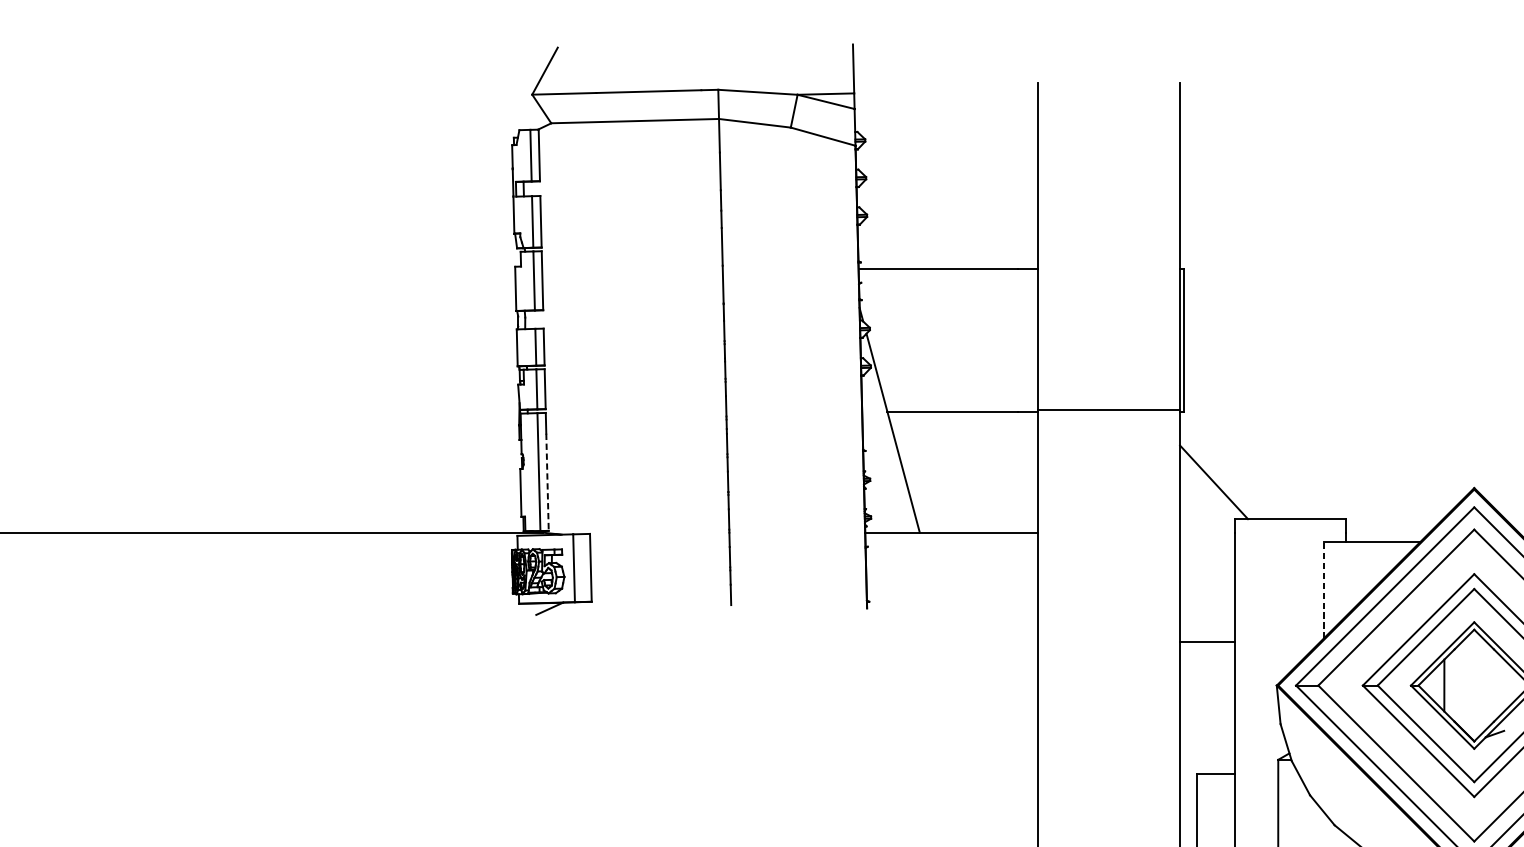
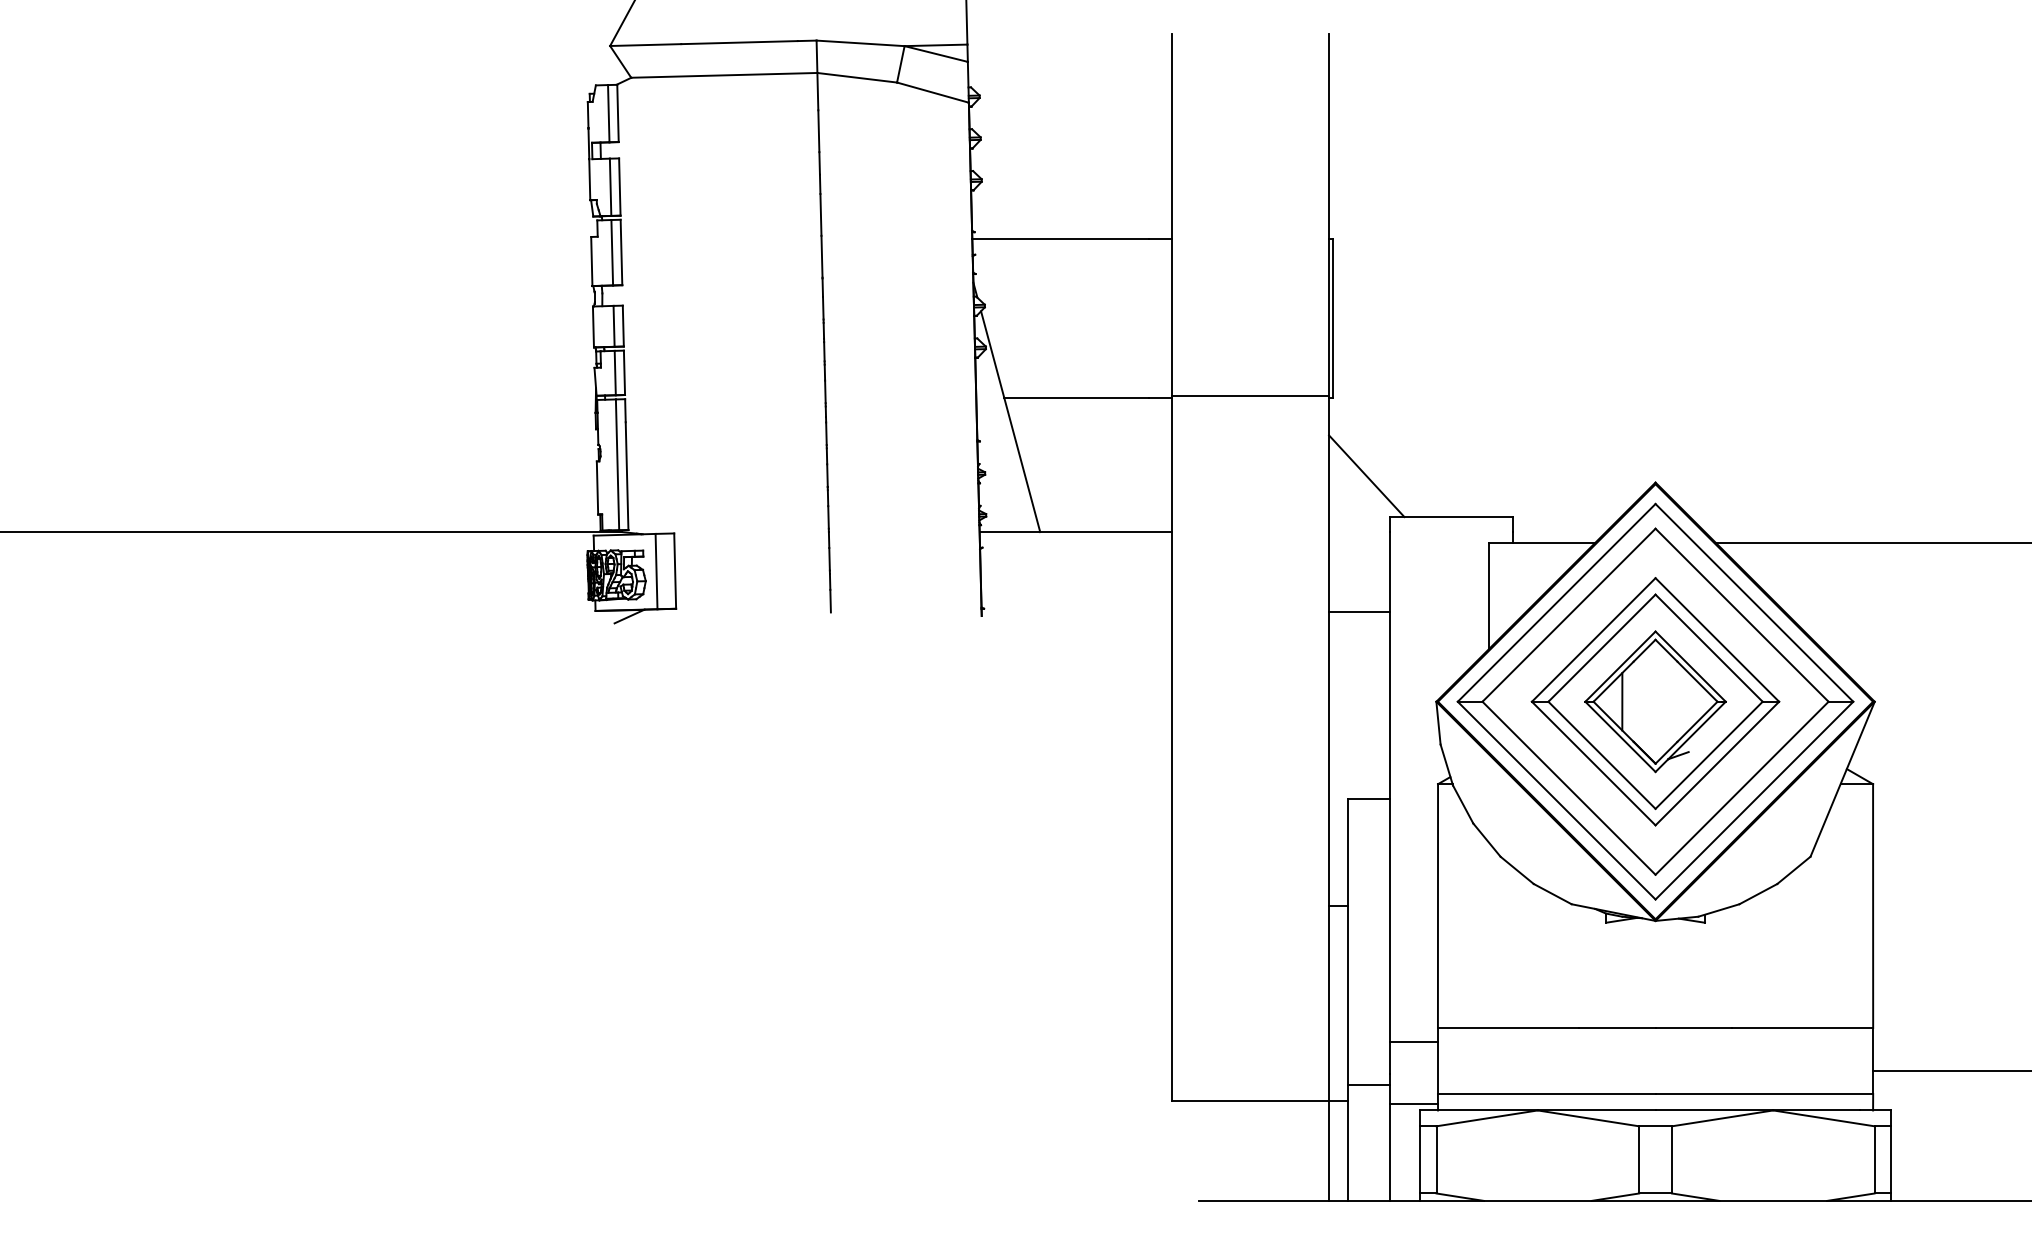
line: (547, 482) -> (627, 476), dashed -> solid
line: (1323, 589) -> (1488, 595), dashed -> solid
line: (1207, 642) -> (1359, 612), moved

